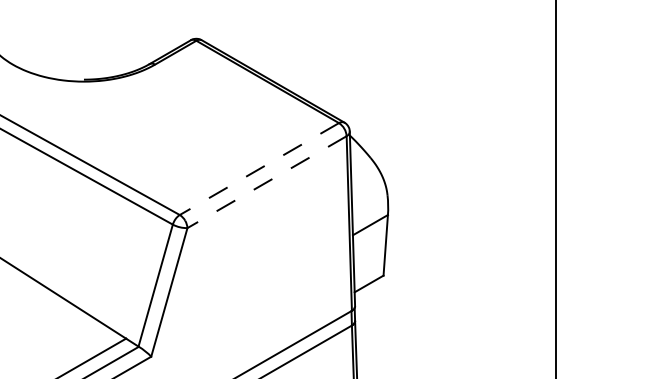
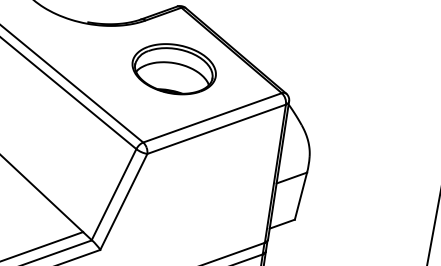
part: (200, 117) -> (173, 68), added
line: (259, 169) -> (212, 118), dashed -> solid
line: (267, 182) -> (216, 129), dashed -> solid

